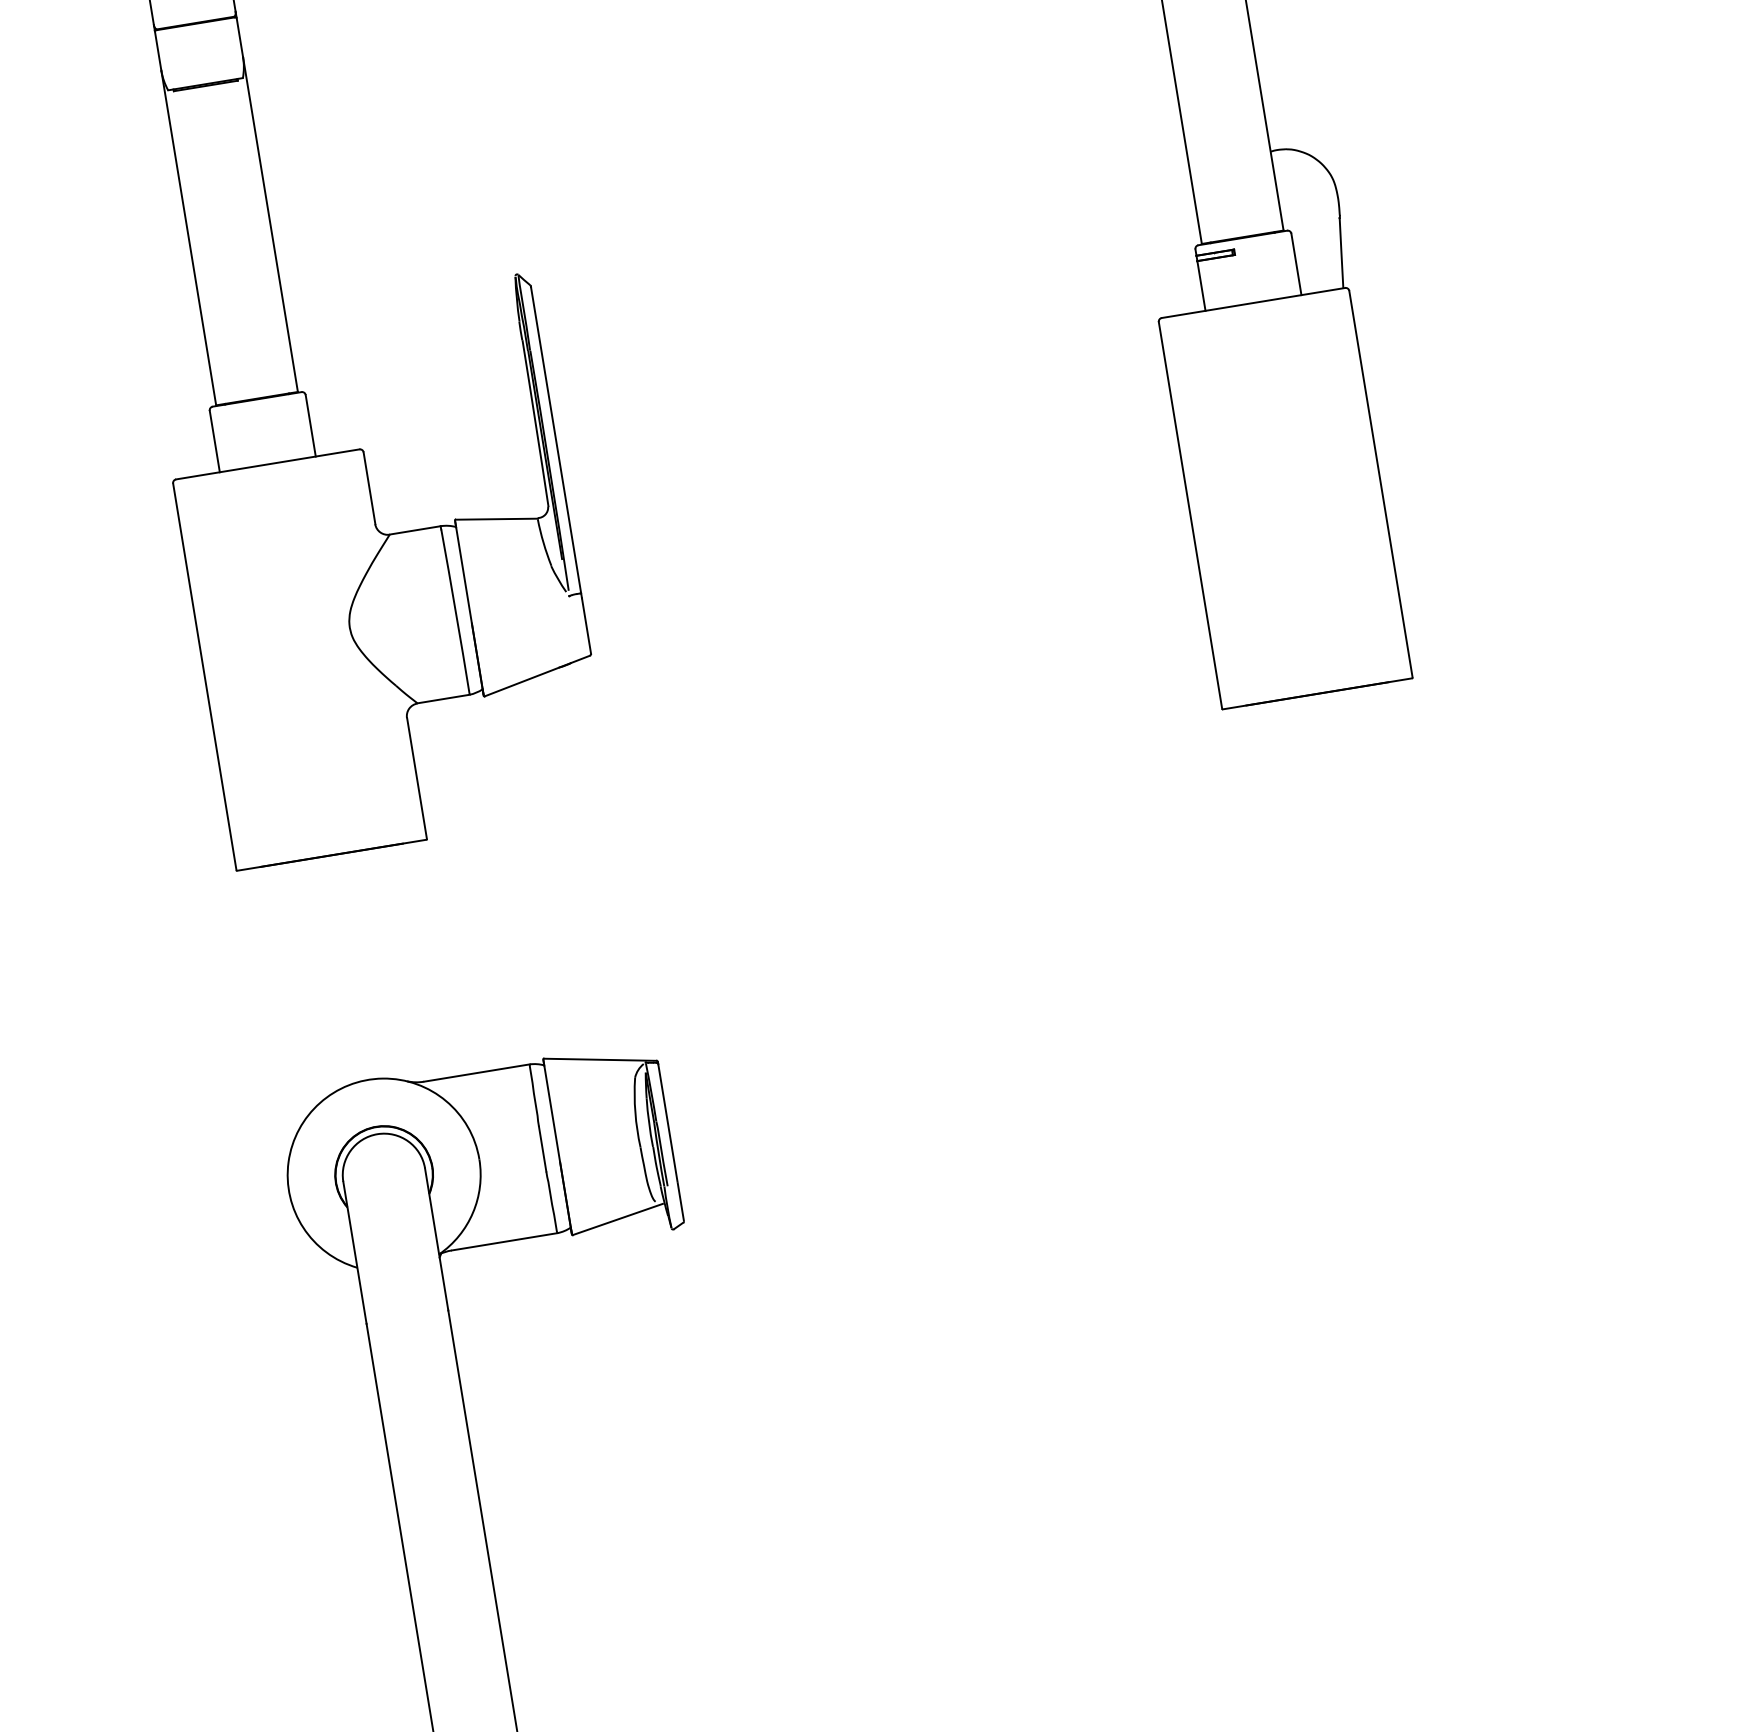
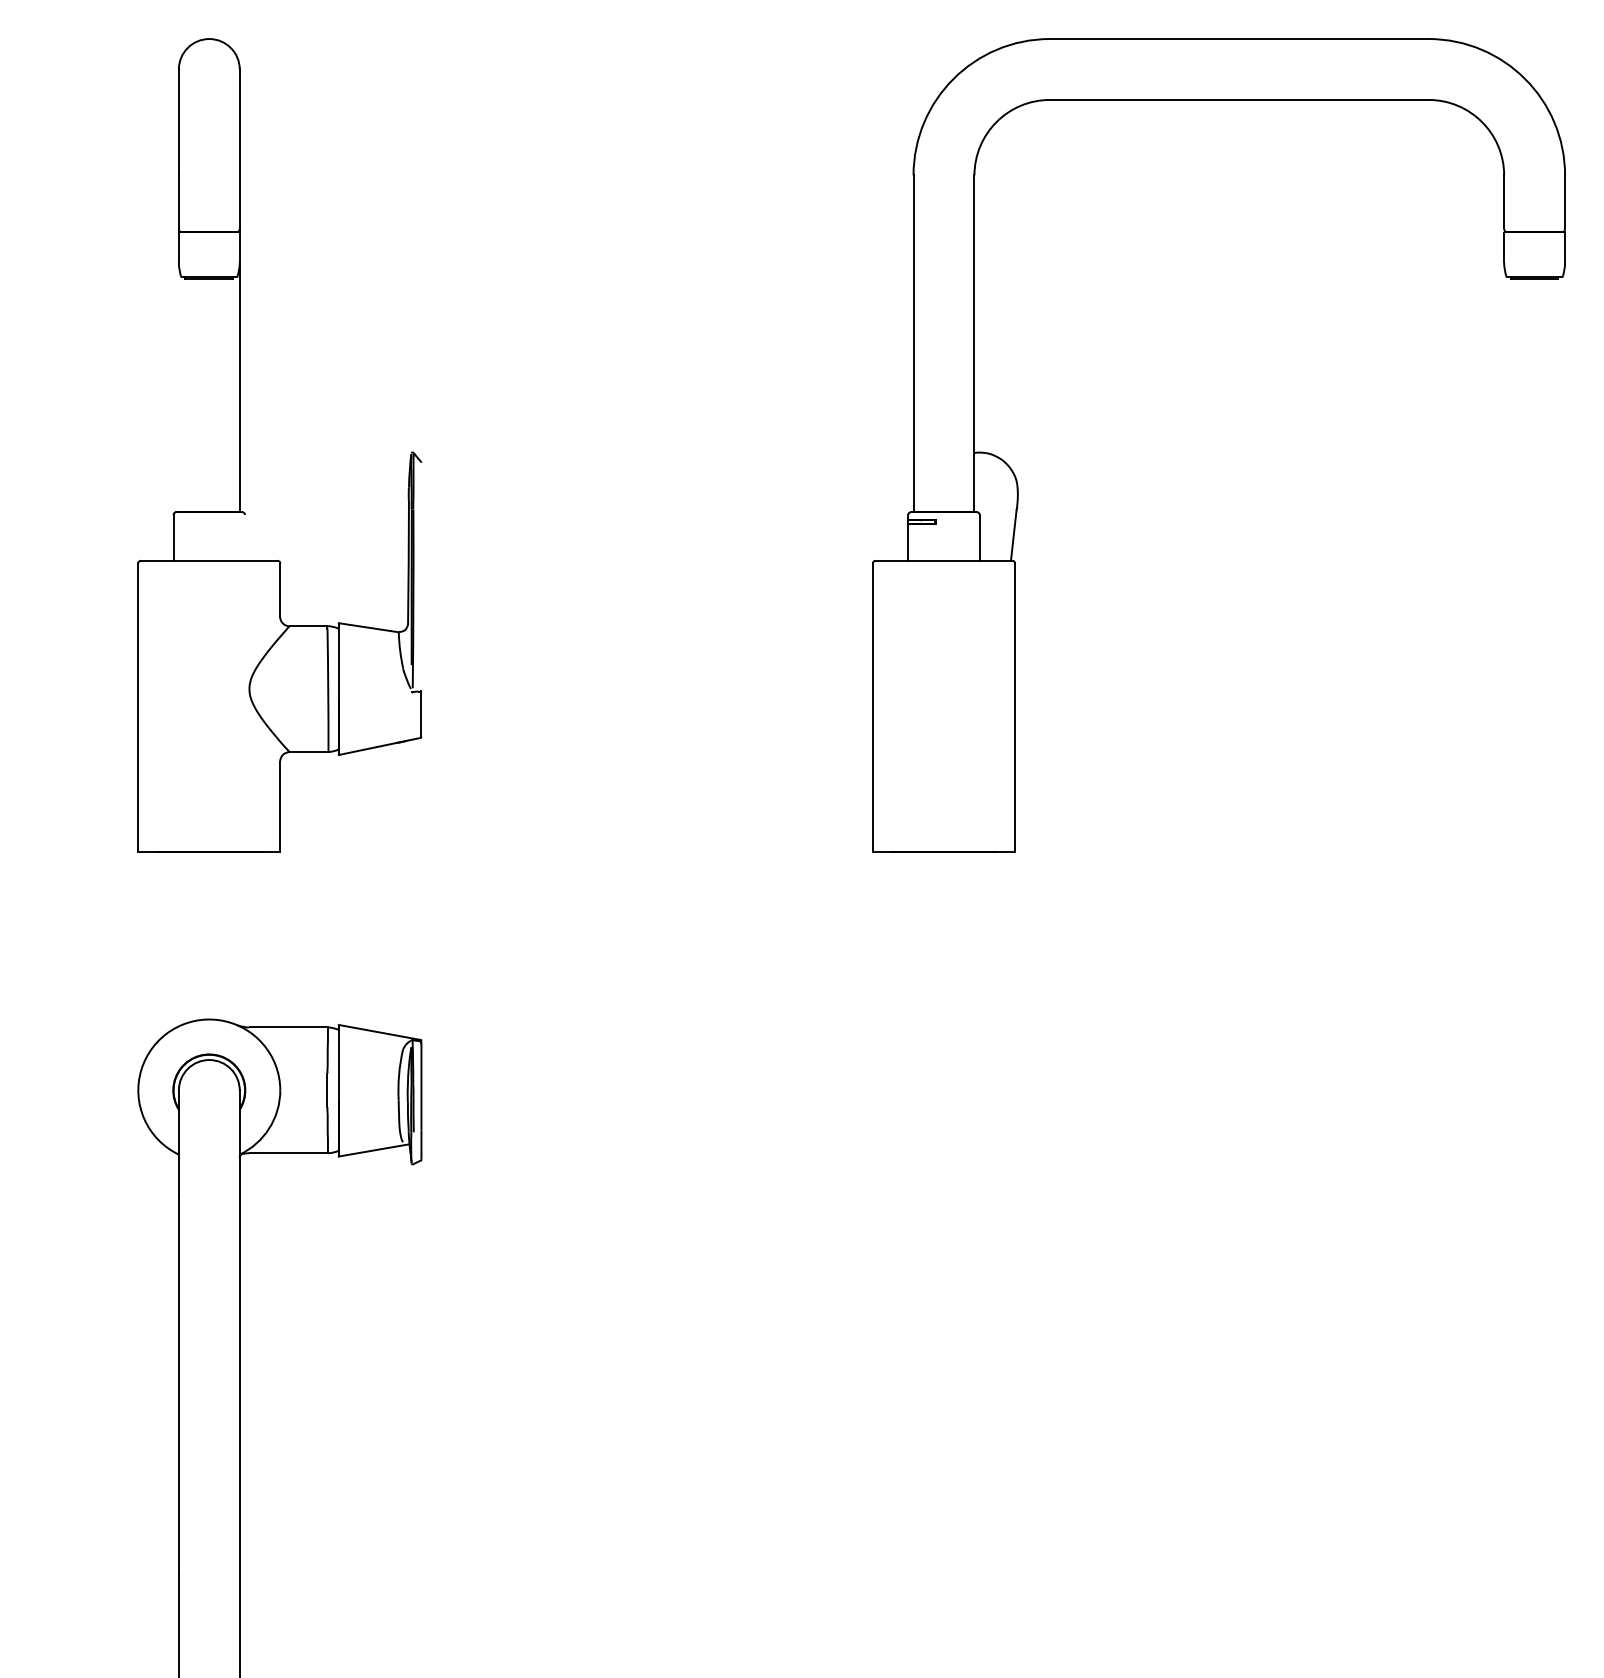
line: (188, 237) -> (178, 386), removed
line: (311, 425) -> (245, 537), removed
line: (556, 440) -> (421, 577), removed

